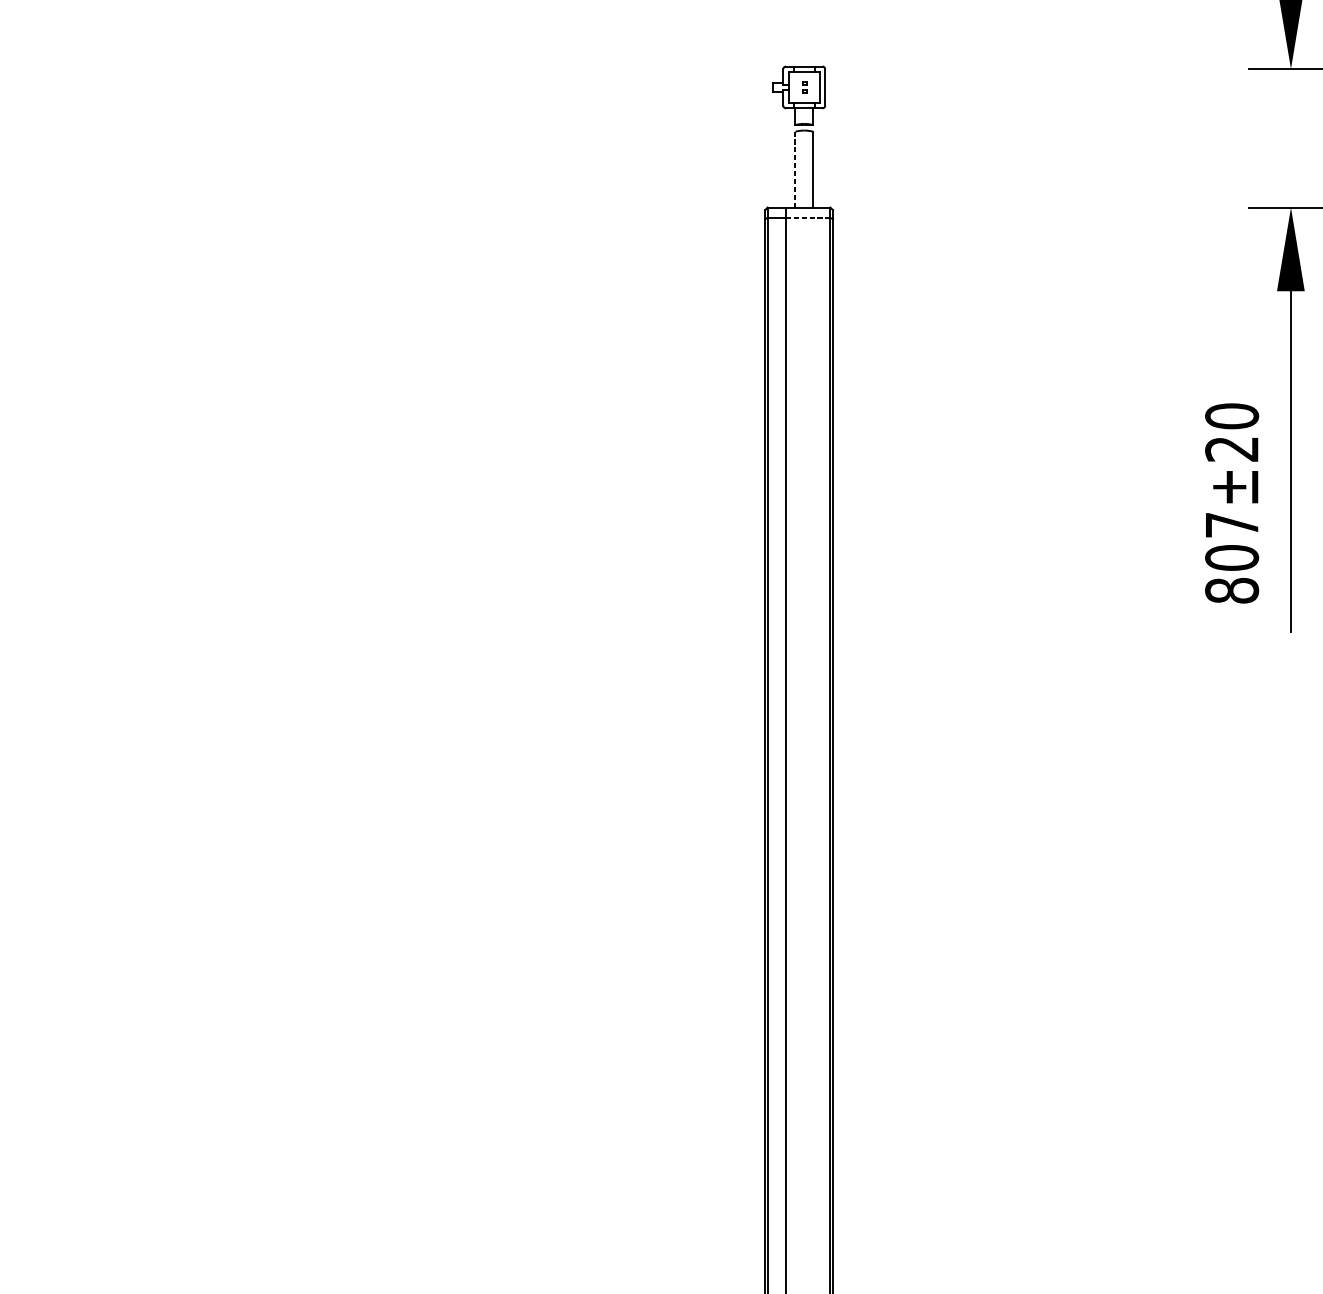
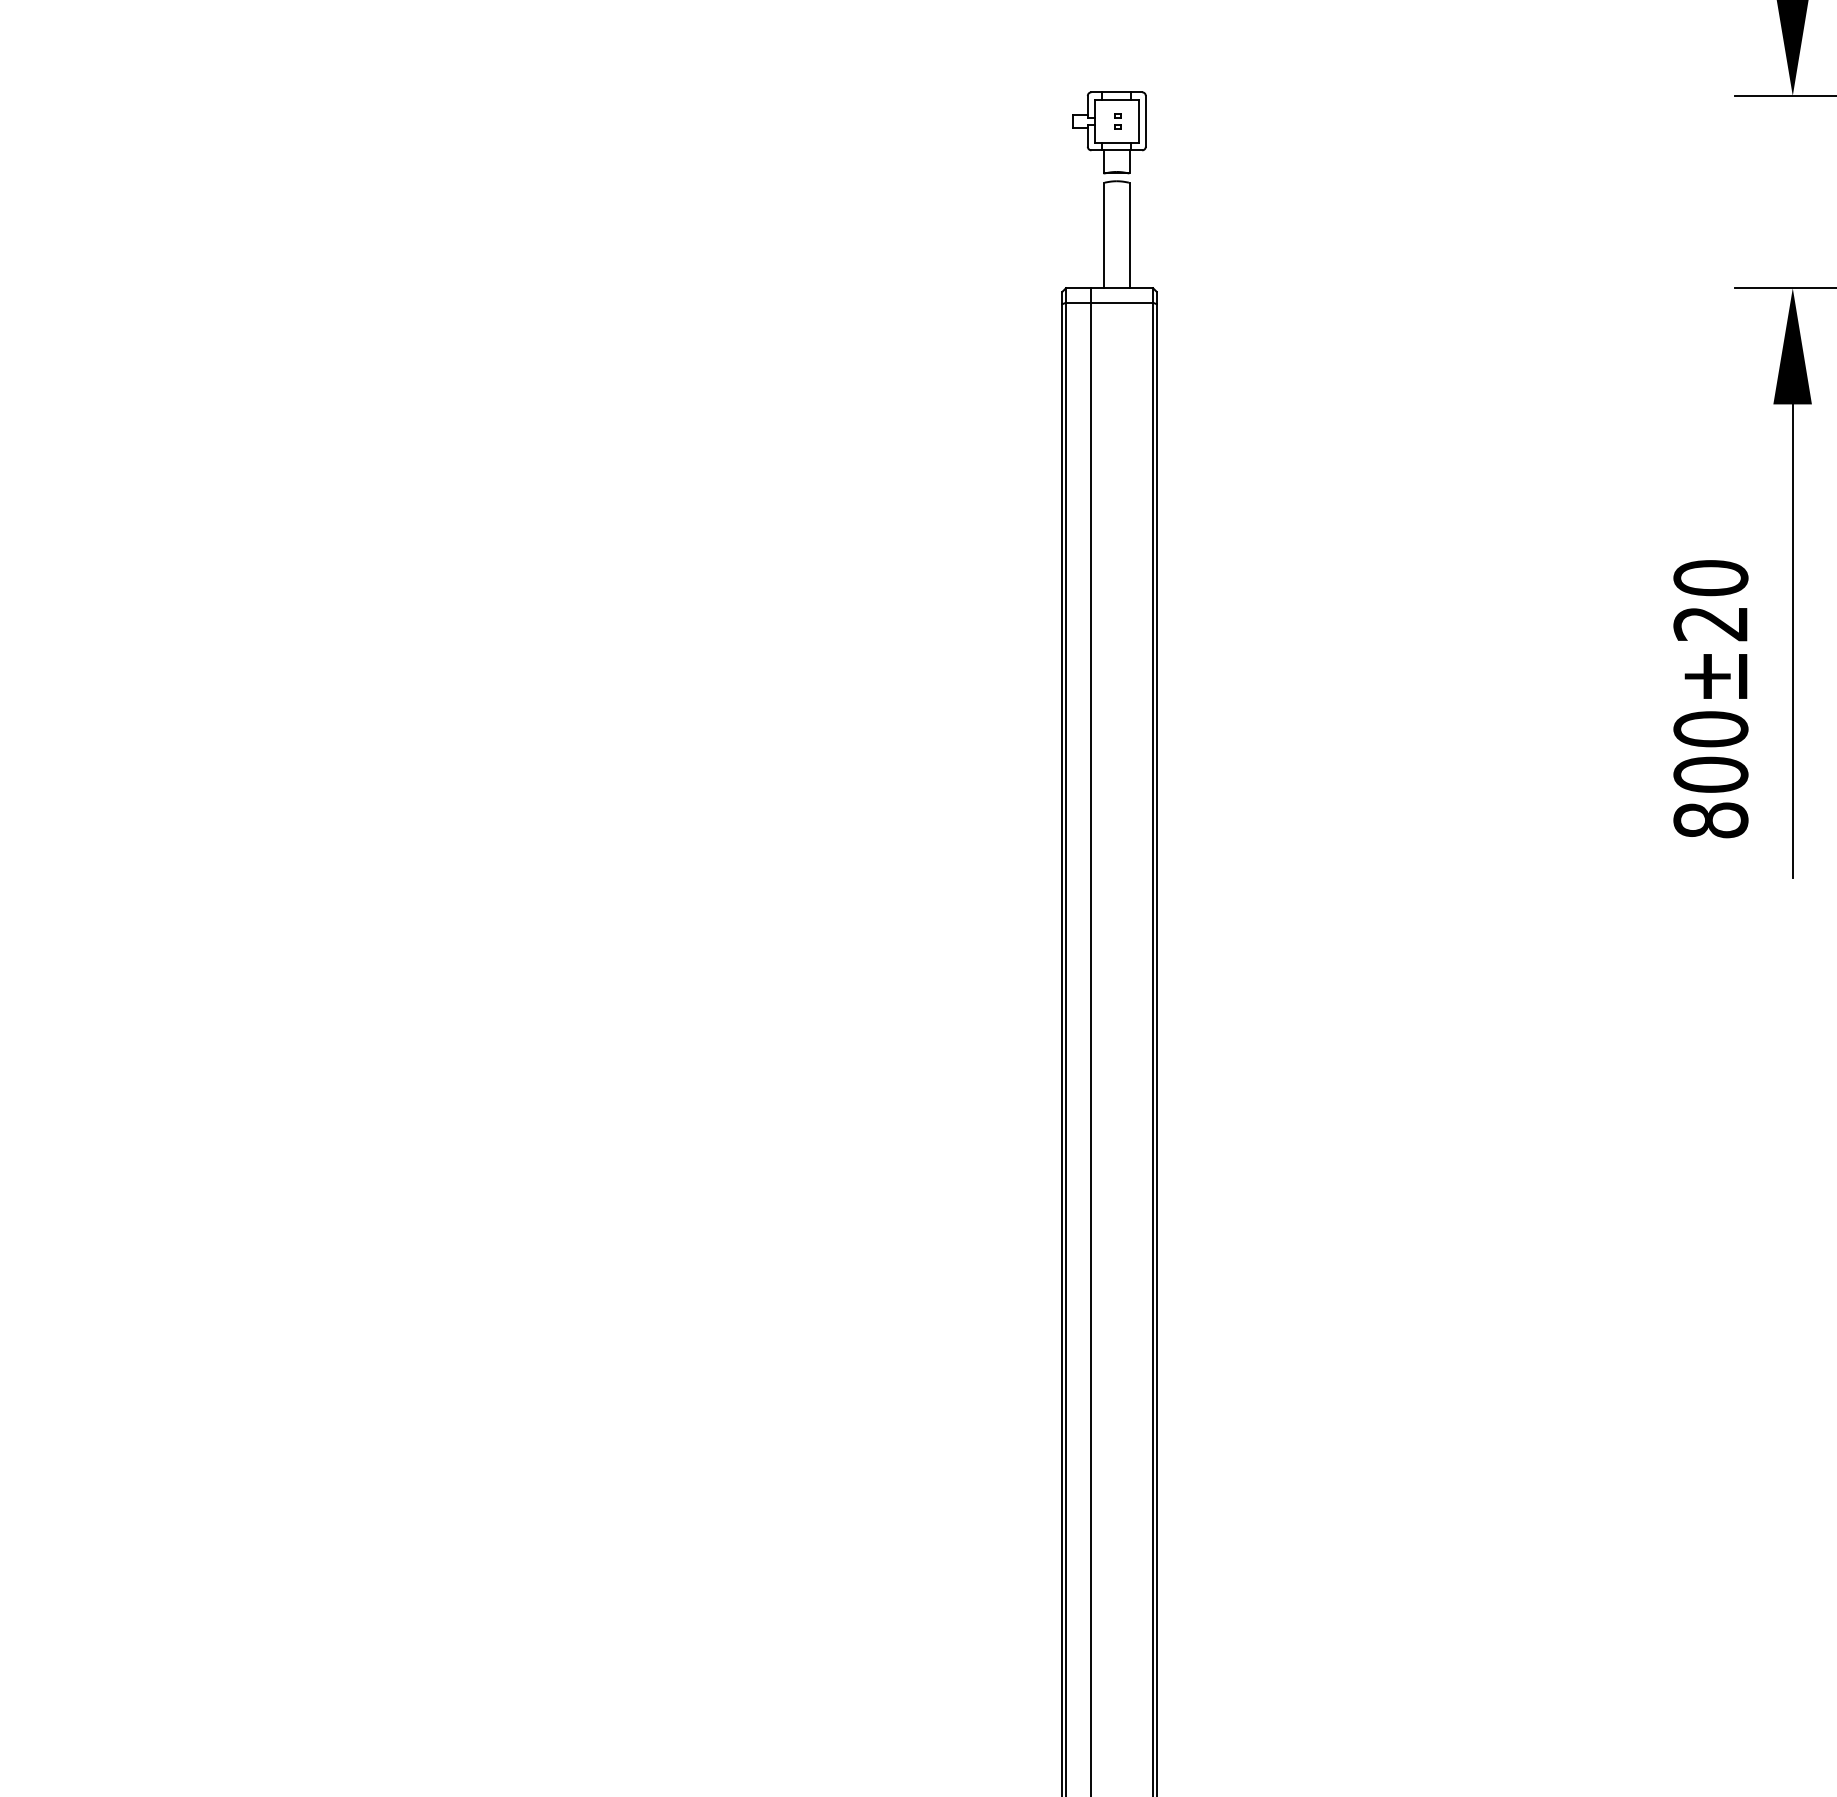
line: (795, 169) -> (1104, 235), dashed -> solid
line: (808, 217) -> (1122, 302), dashed -> solid
text: (1231, 525) -> (1710, 729), 807±20 -> 800±20

